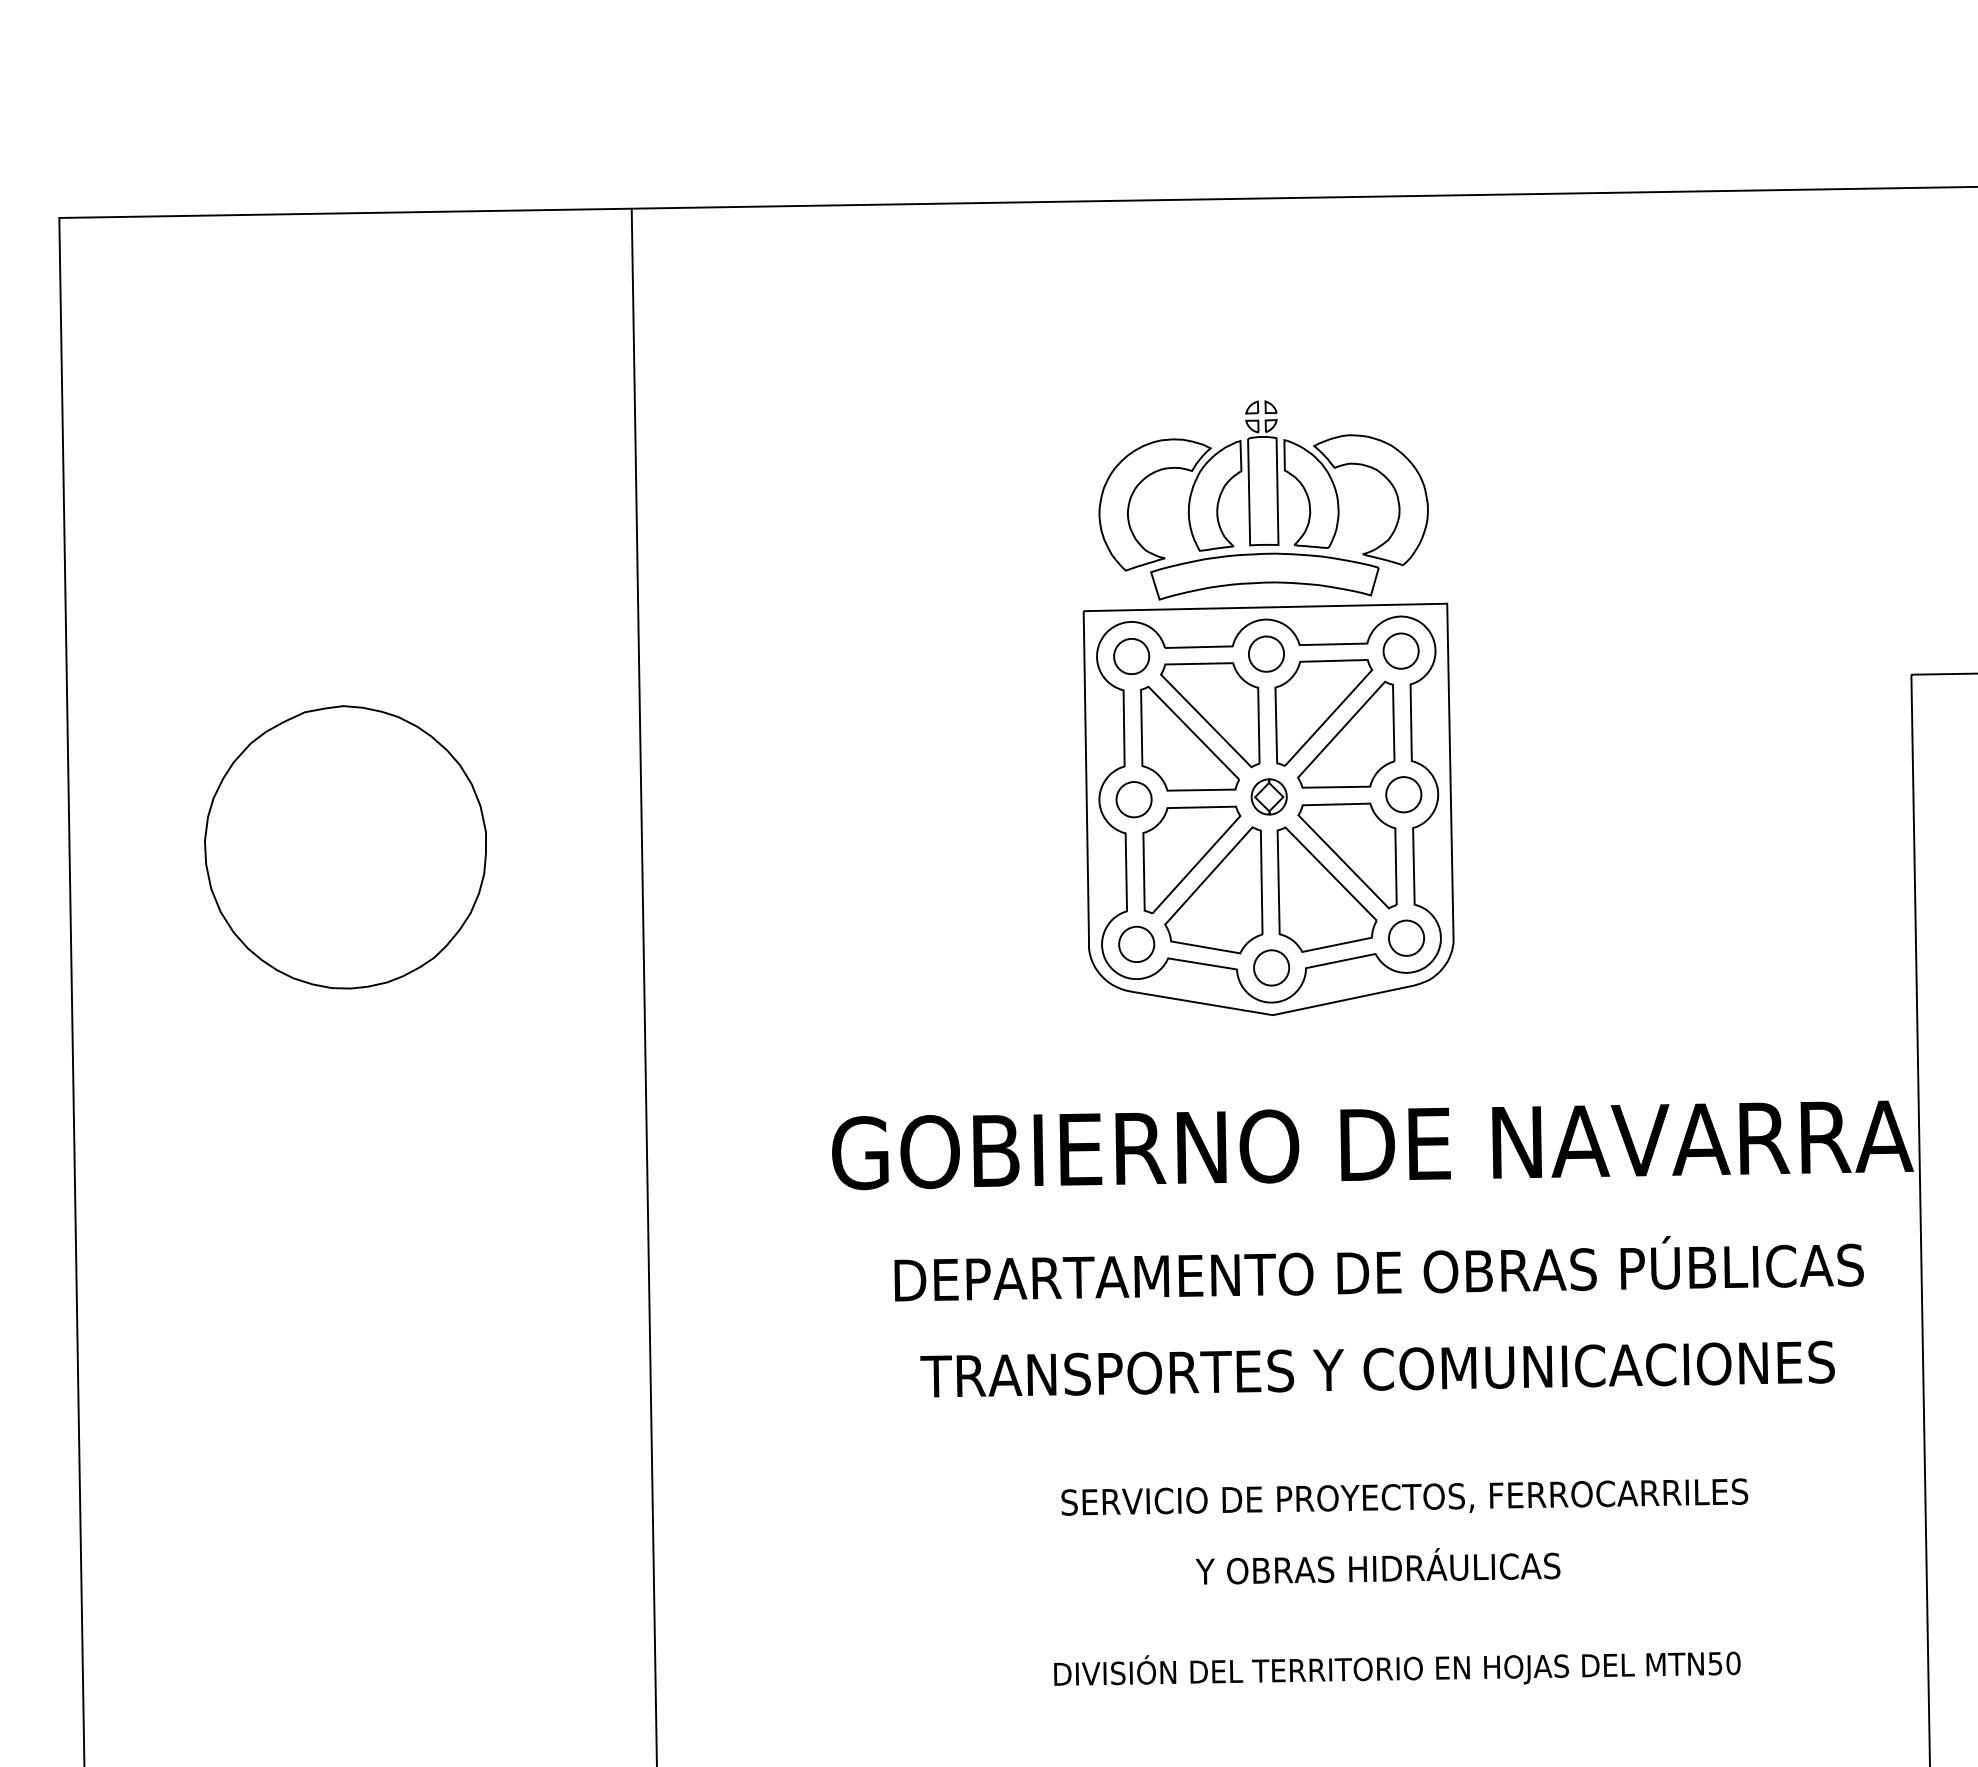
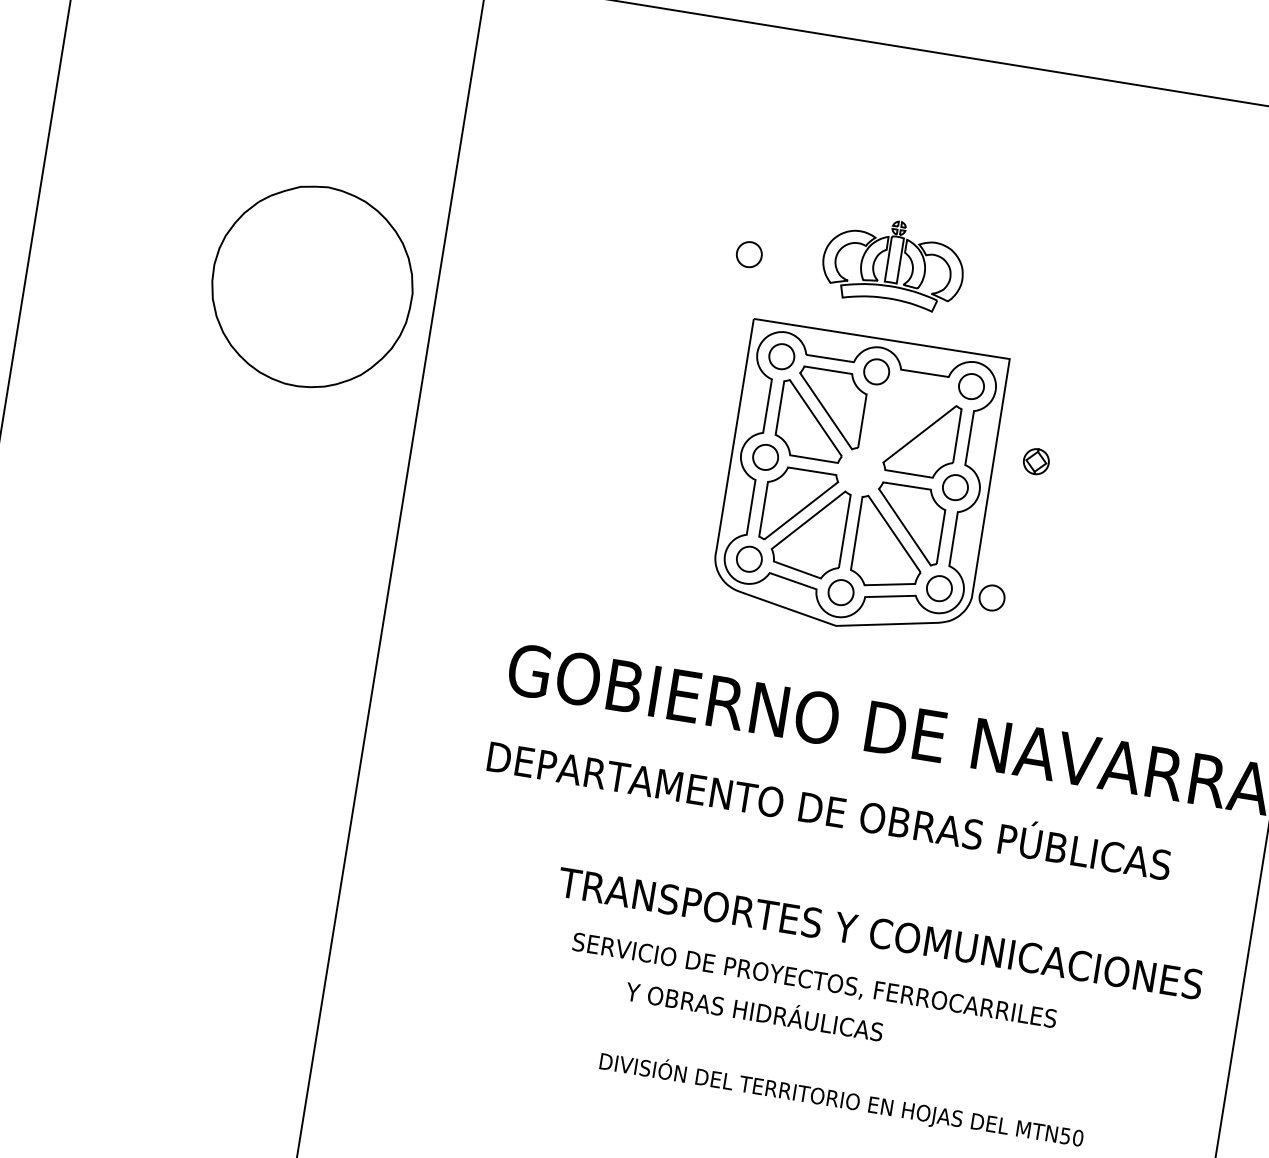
part: (1263, 500) -> (893, 263), size x0.6
part: (1061, 523) -> (749, 254), added
part: (1323, 712) -> (909, 419), removed
part: (1268, 796) -> (1035, 461), moved
part: (345, 847) -> (312, 286), moved
part: (1481, 937) -> (992, 597), added
text: (1378, 1268) -> (829, 808), moved
text: (1377, 1368) -> (880, 932), moved
text: (1404, 1496) -> (814, 979), moved
text: (1377, 1566) -> (754, 1010), moved

